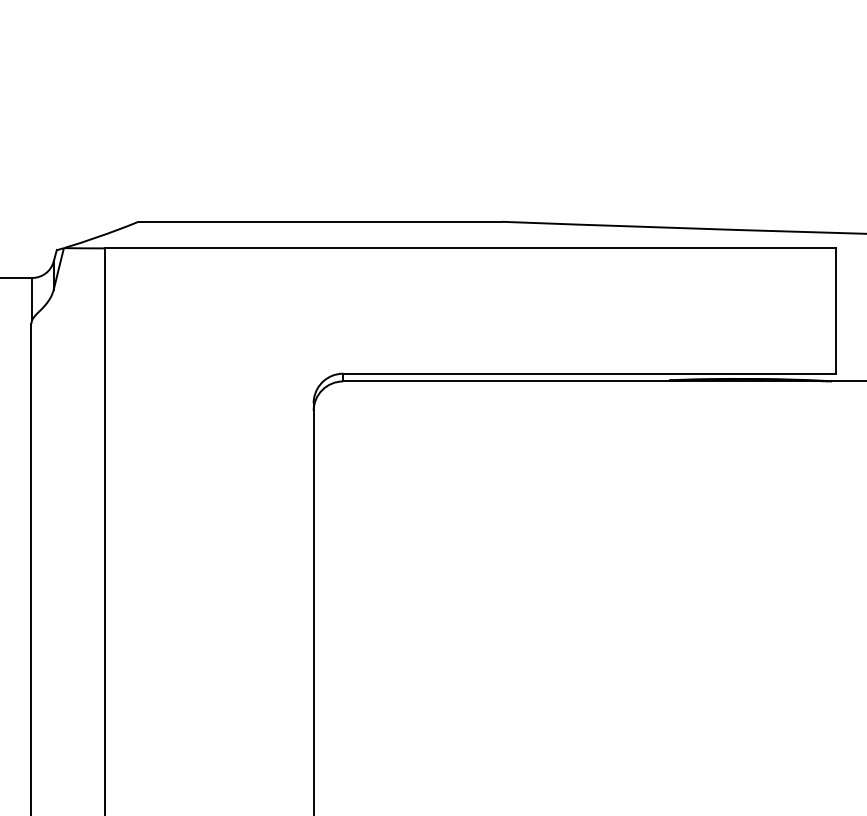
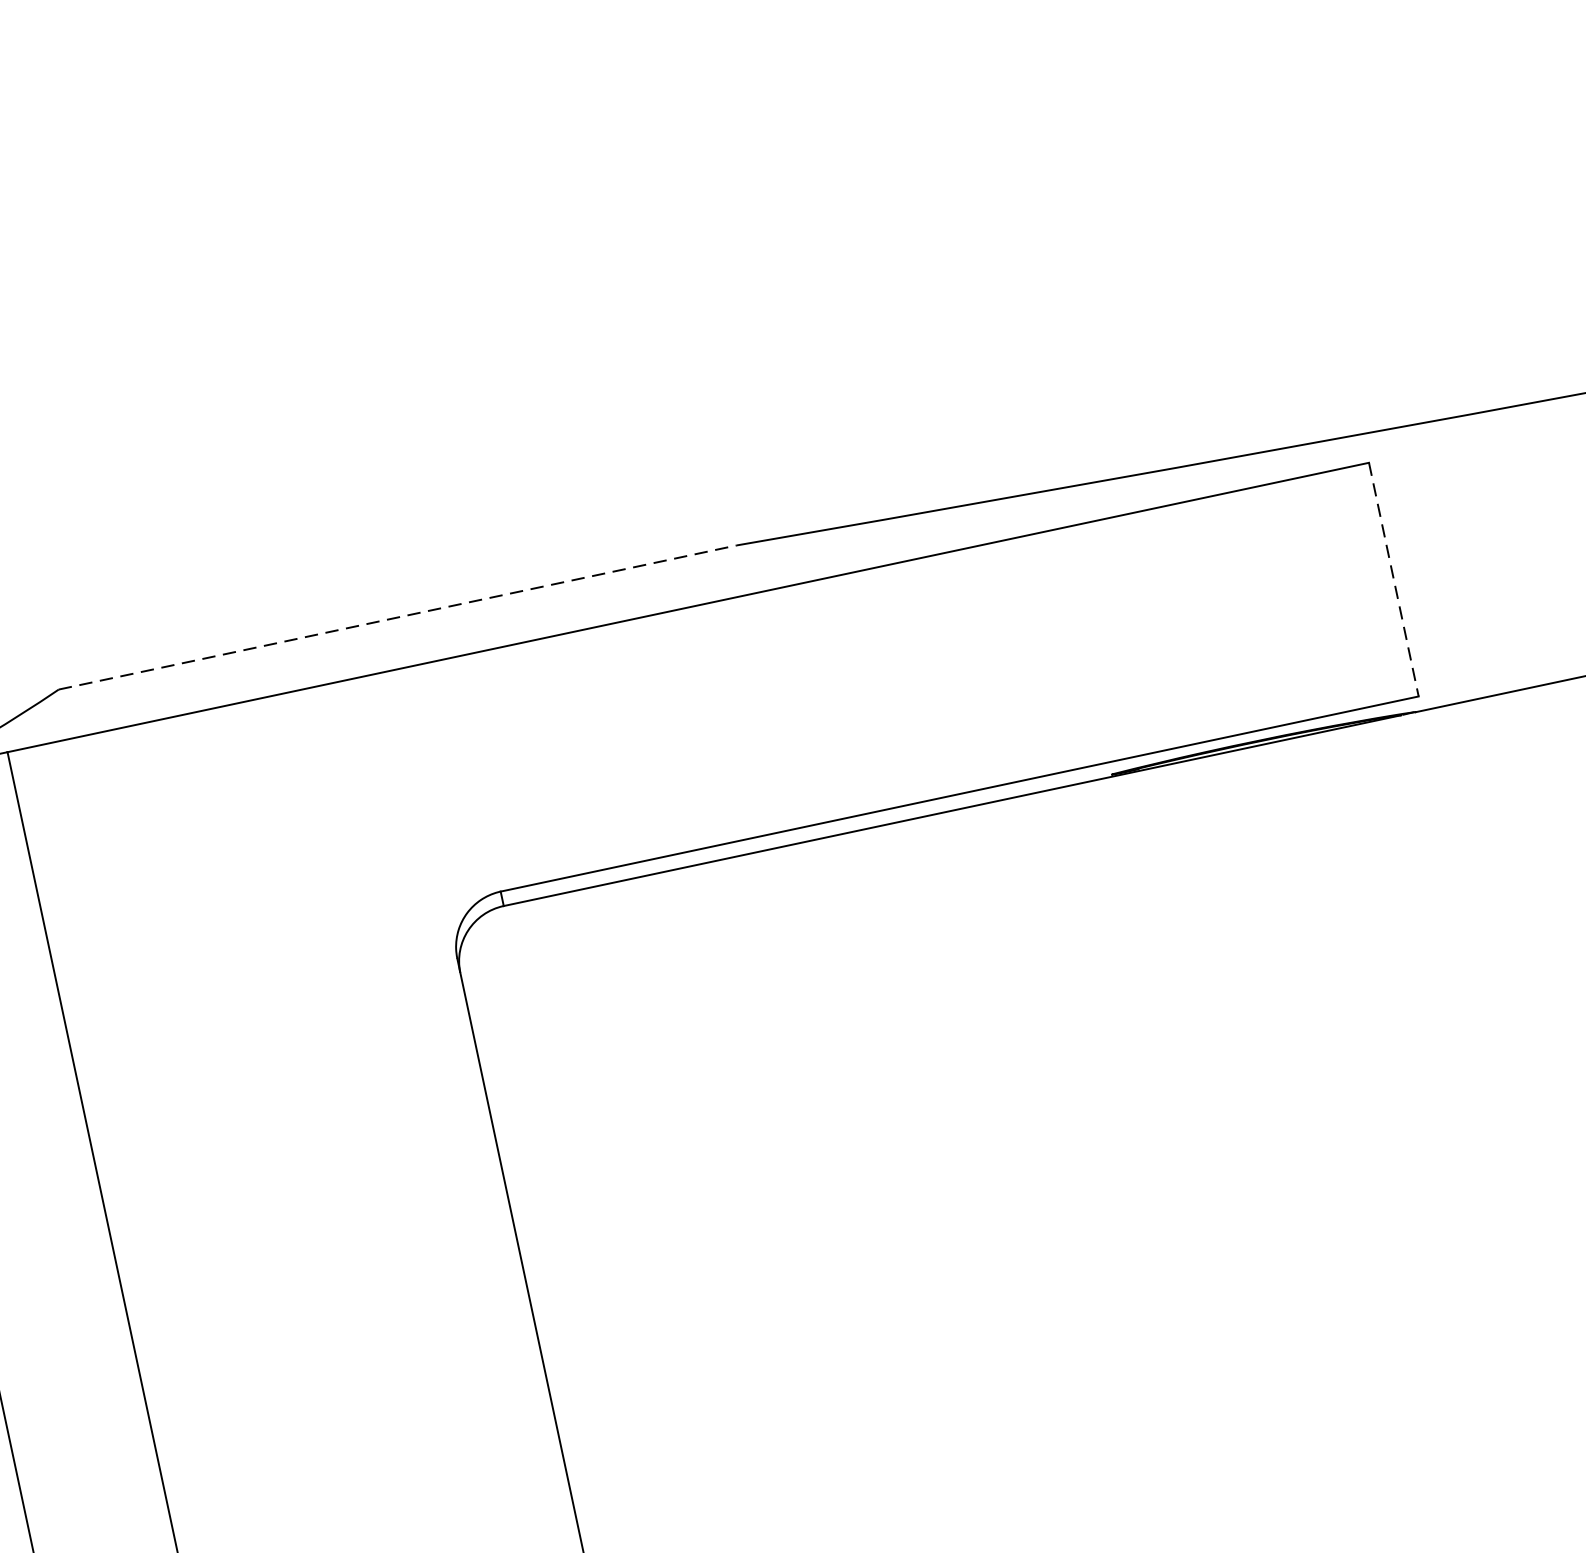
line: (320, 221) -> (398, 616), solid -> dashed
line: (835, 311) -> (1393, 580), solid -> dashed

